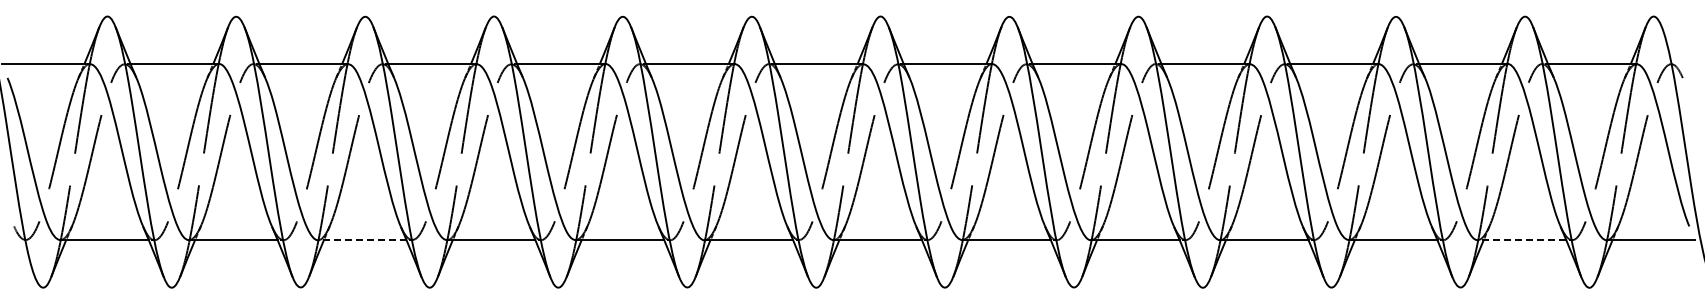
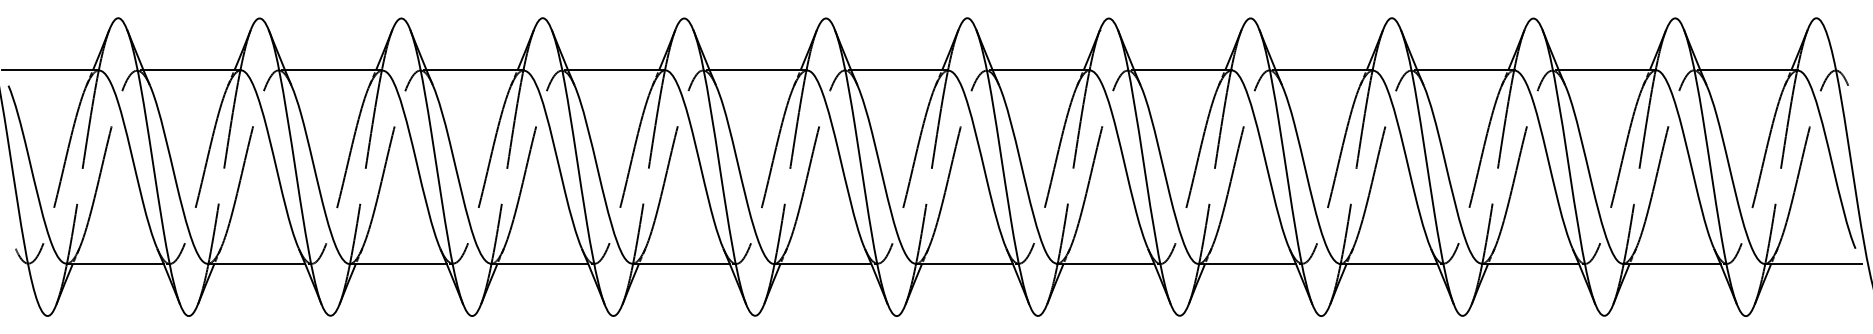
line: (361, 240) -> (397, 264), dashed -> solid
line: (1521, 240) -> (1671, 264), dashed -> solid

